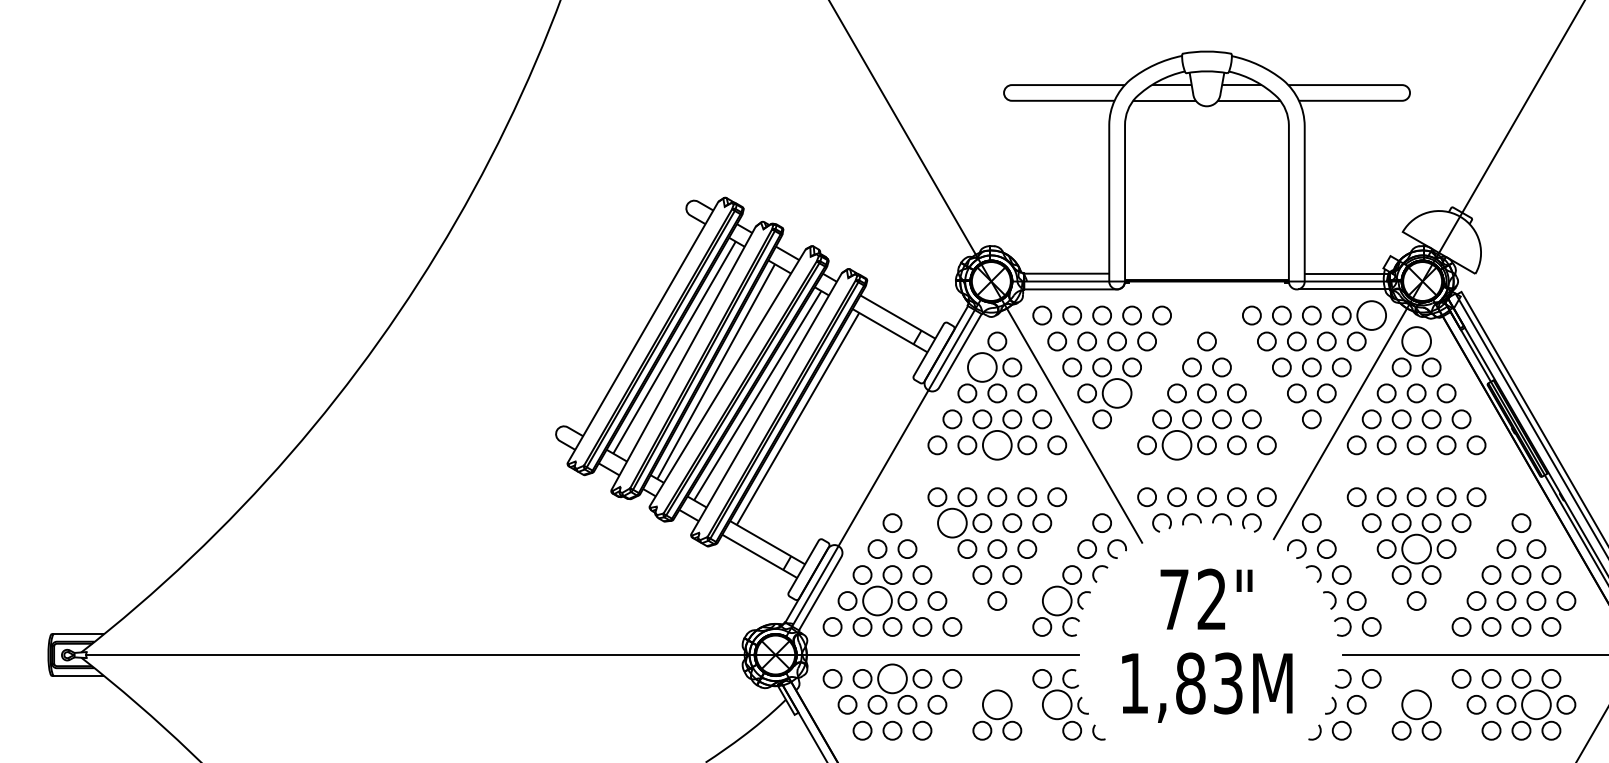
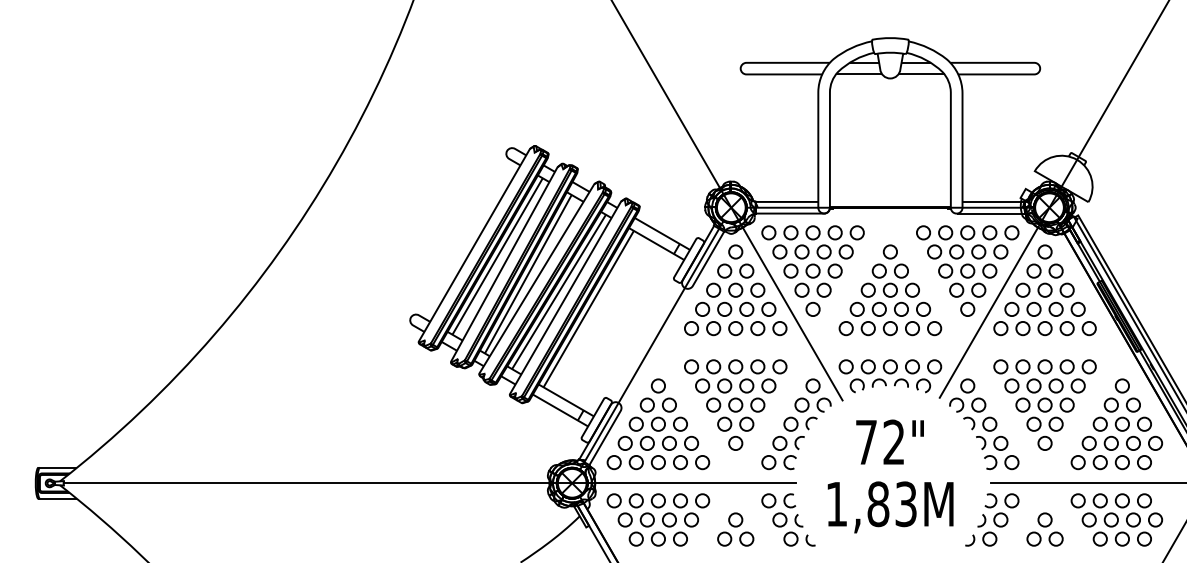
circle: (1371, 315) -> (1011, 232), size x0.62
circle: (1416, 341) -> (1044, 251), size x0.62
circle: (982, 367) -> (724, 271), size x0.62
circle: (1117, 393) -> (824, 290), size x0.62
circle: (997, 445) -> (735, 328), size x0.62
circle: (1177, 445) -> (868, 328), size x0.62
circle: (952, 523) -> (702, 386), size x0.62
circle: (1416, 549) -> (1044, 405), size x0.62
circle: (877, 601) -> (647, 443), size x0.62
circle: (1057, 601) -> (780, 443), size x0.62
circle: (892, 678) -> (658, 500), size x0.62
circle: (997, 704) -> (735, 519), size x0.62
circle: (1057, 704) -> (780, 519), size x0.62
circle: (1416, 704) -> (1044, 519), size x0.62
circle: (1536, 704) -> (1133, 519), size x0.62

